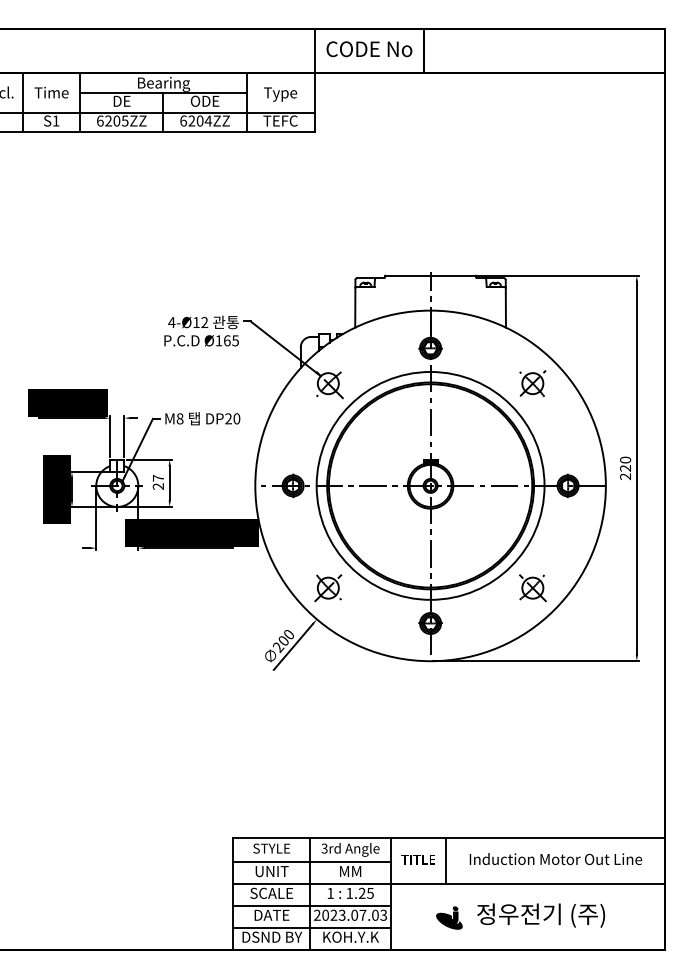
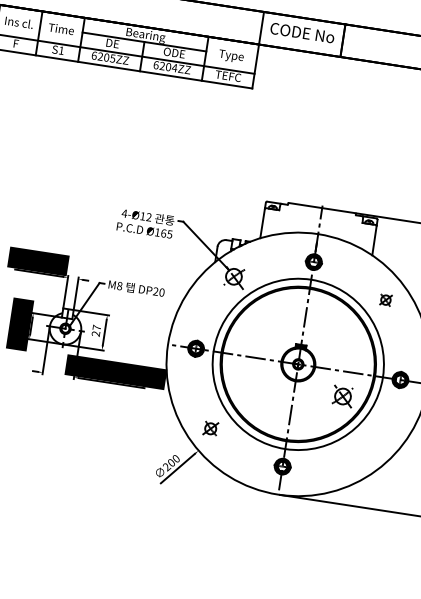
part: (532, 383) -> (385, 299), size x0.6
part: (328, 588) -> (210, 429), size x0.7
part: (532, 588) -> (342, 396), moved

